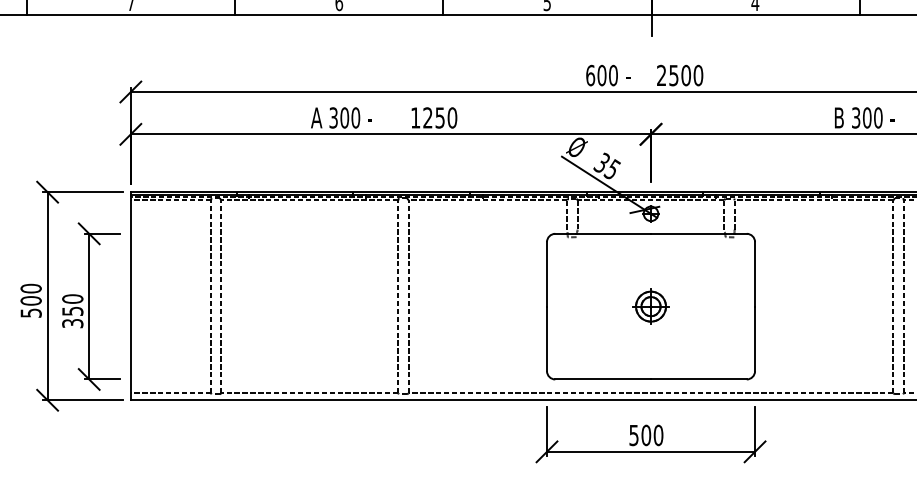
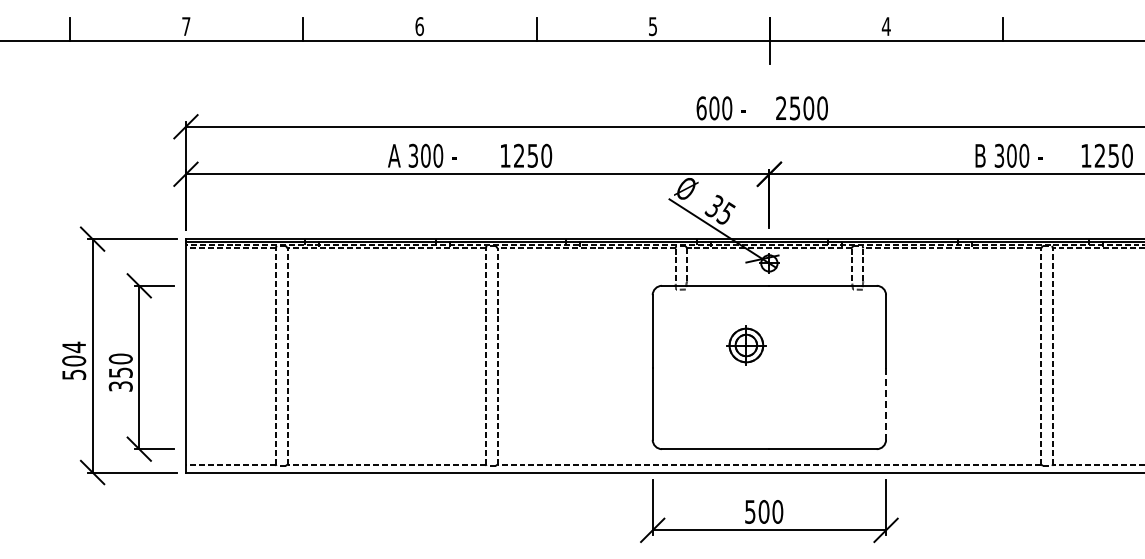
text: (31, 288) -> (74, 347), 500 -> 504
part: (651, 306) -> (746, 345), moved
line: (755, 339) -> (886, 404), solid -> dashed

